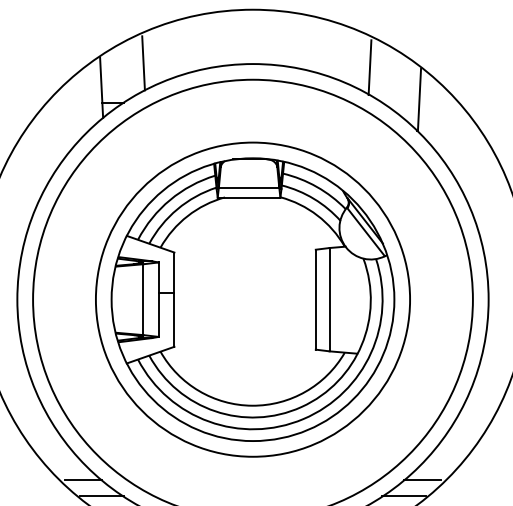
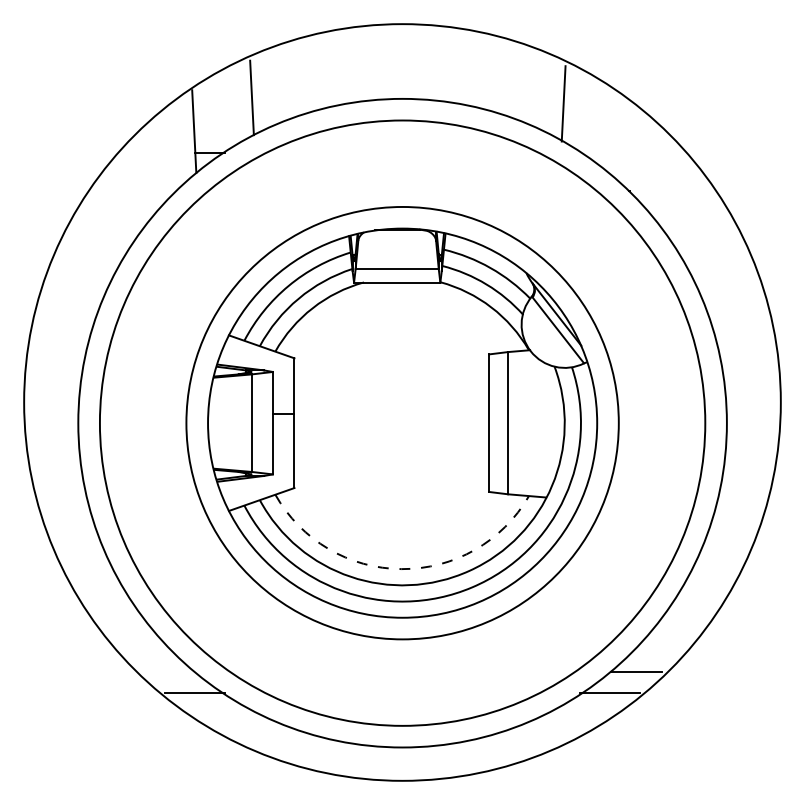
line: (419, 99) -> (631, 147), removed
arc: (252, 406) -> (401, 569), solid -> dashed
line: (82, 480) -> (168, 671), removed

